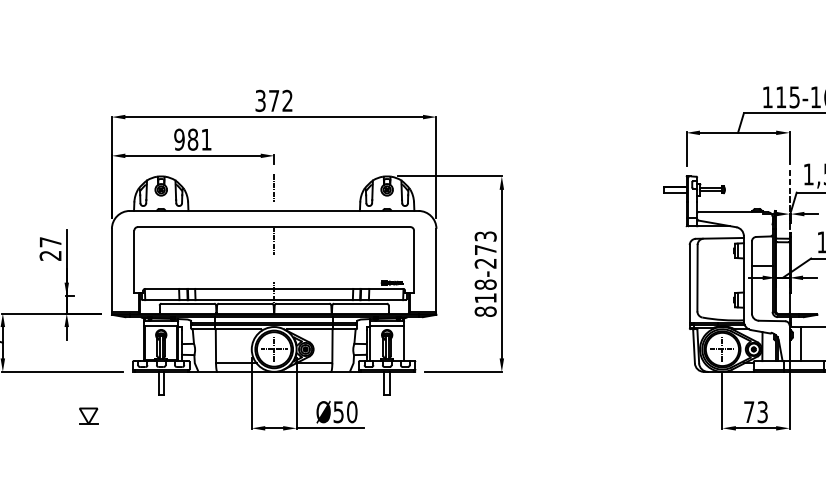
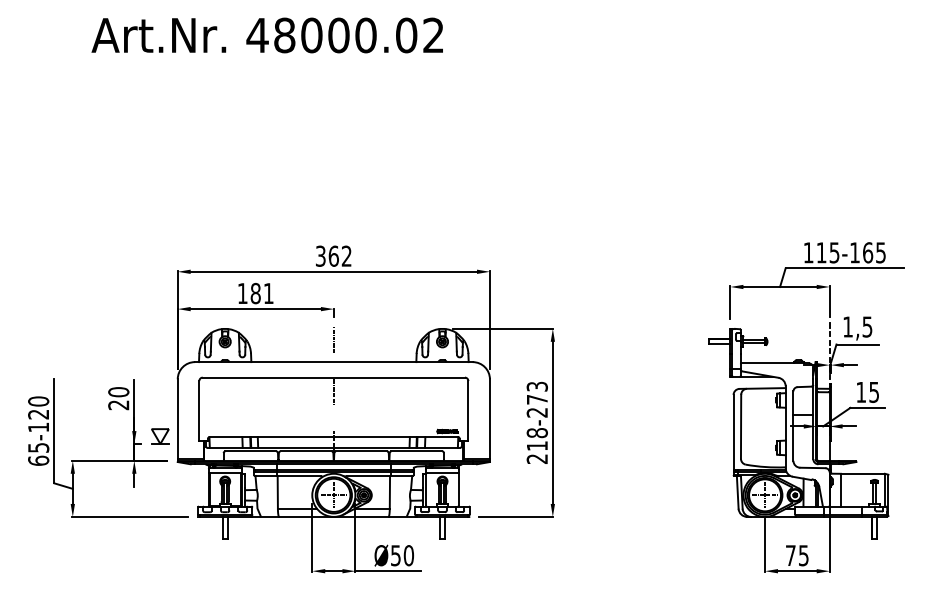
text: (273, 100) -> (333, 255), 372 -> 362
text: (179, 139) -> (242, 293), 981 -> 181
text: (50, 242) -> (118, 392), 27 -> 20
text: (484, 312) -> (536, 459), 818-273 -> 218-273
text: (762, 411) -> (803, 555), 73 -> 75
part: (88, 416) -> (160, 436), moved

